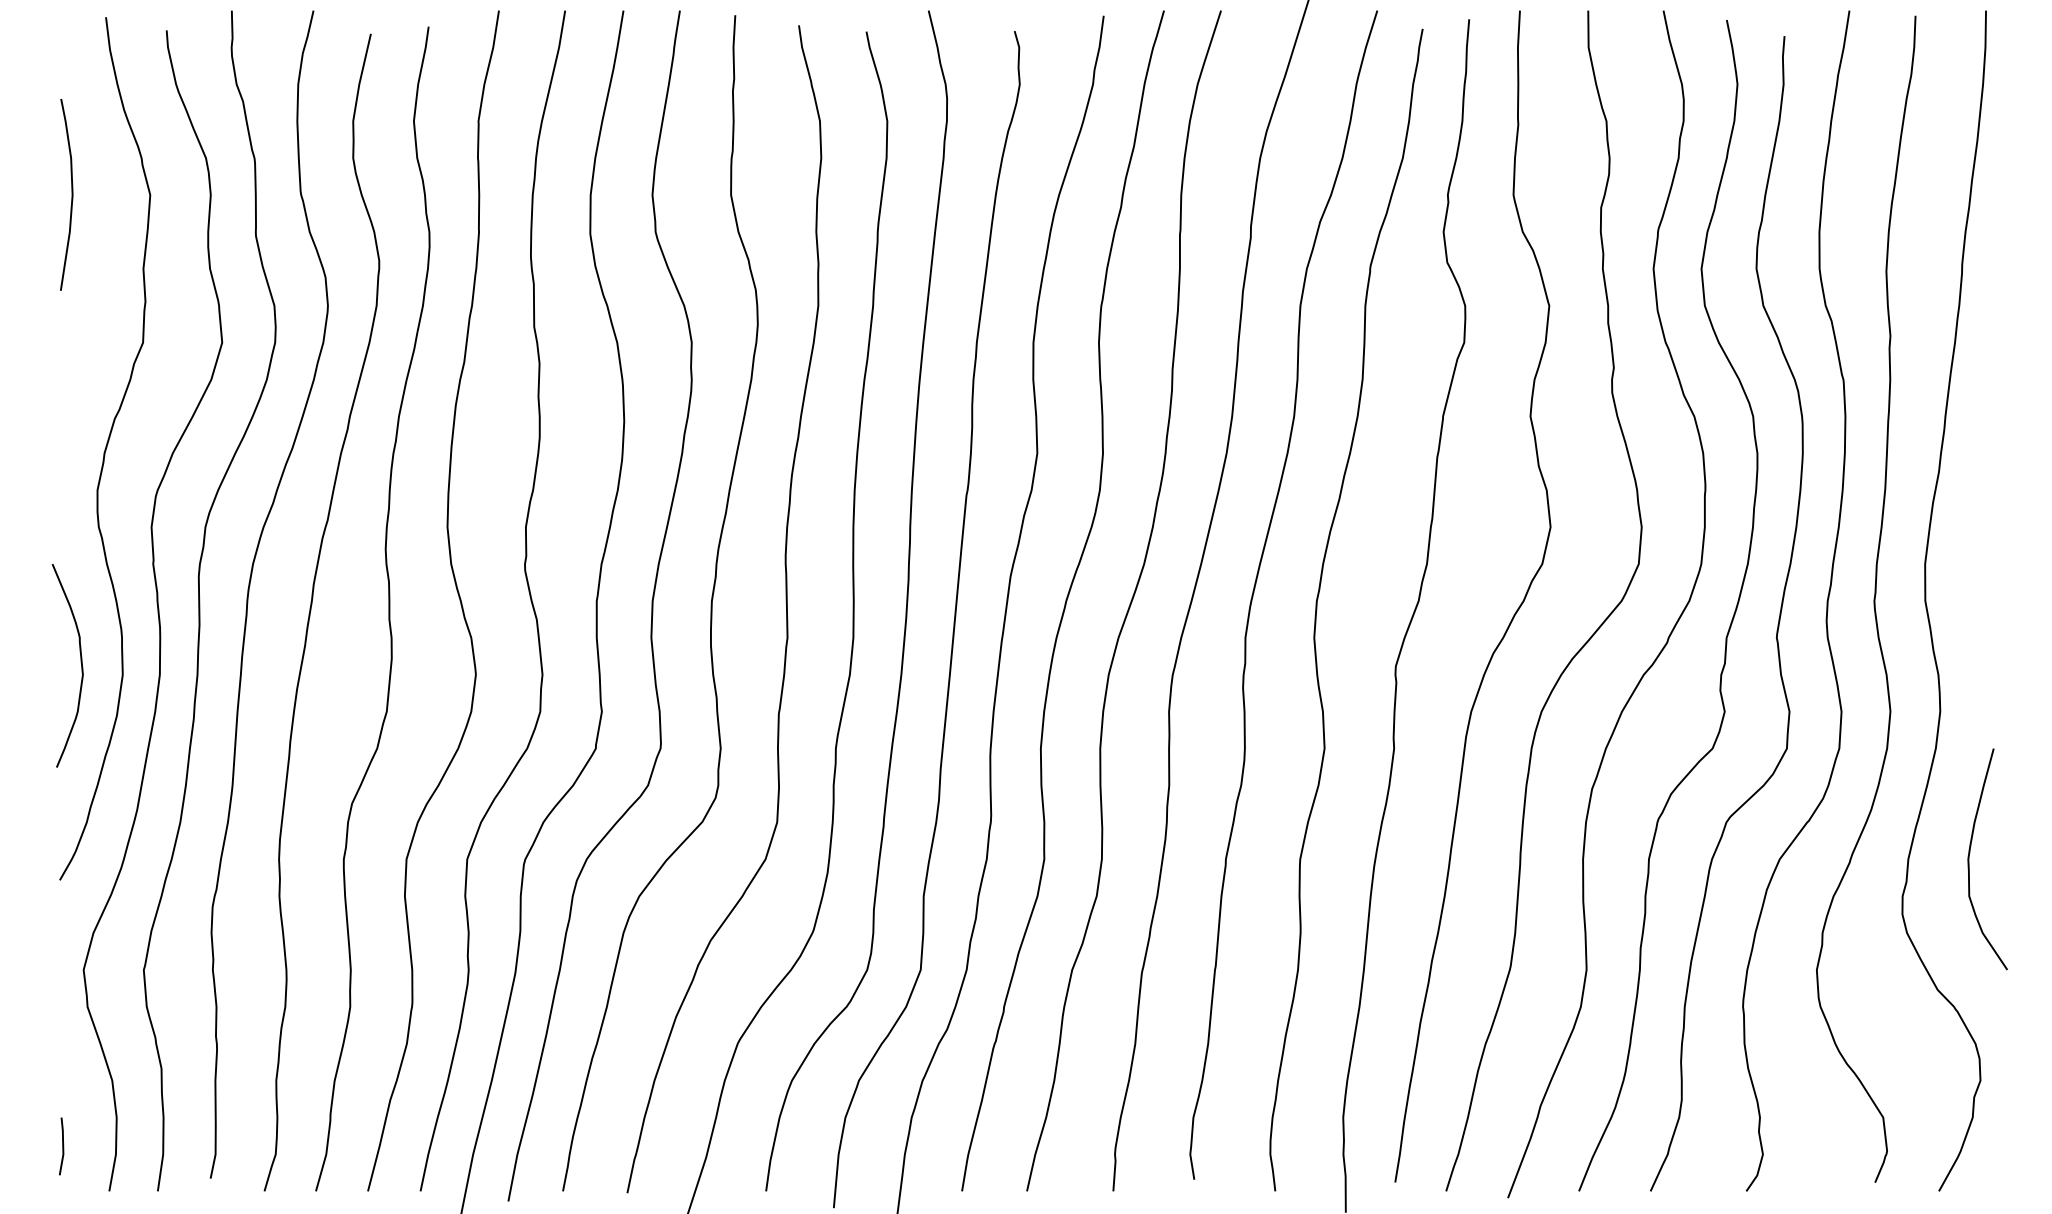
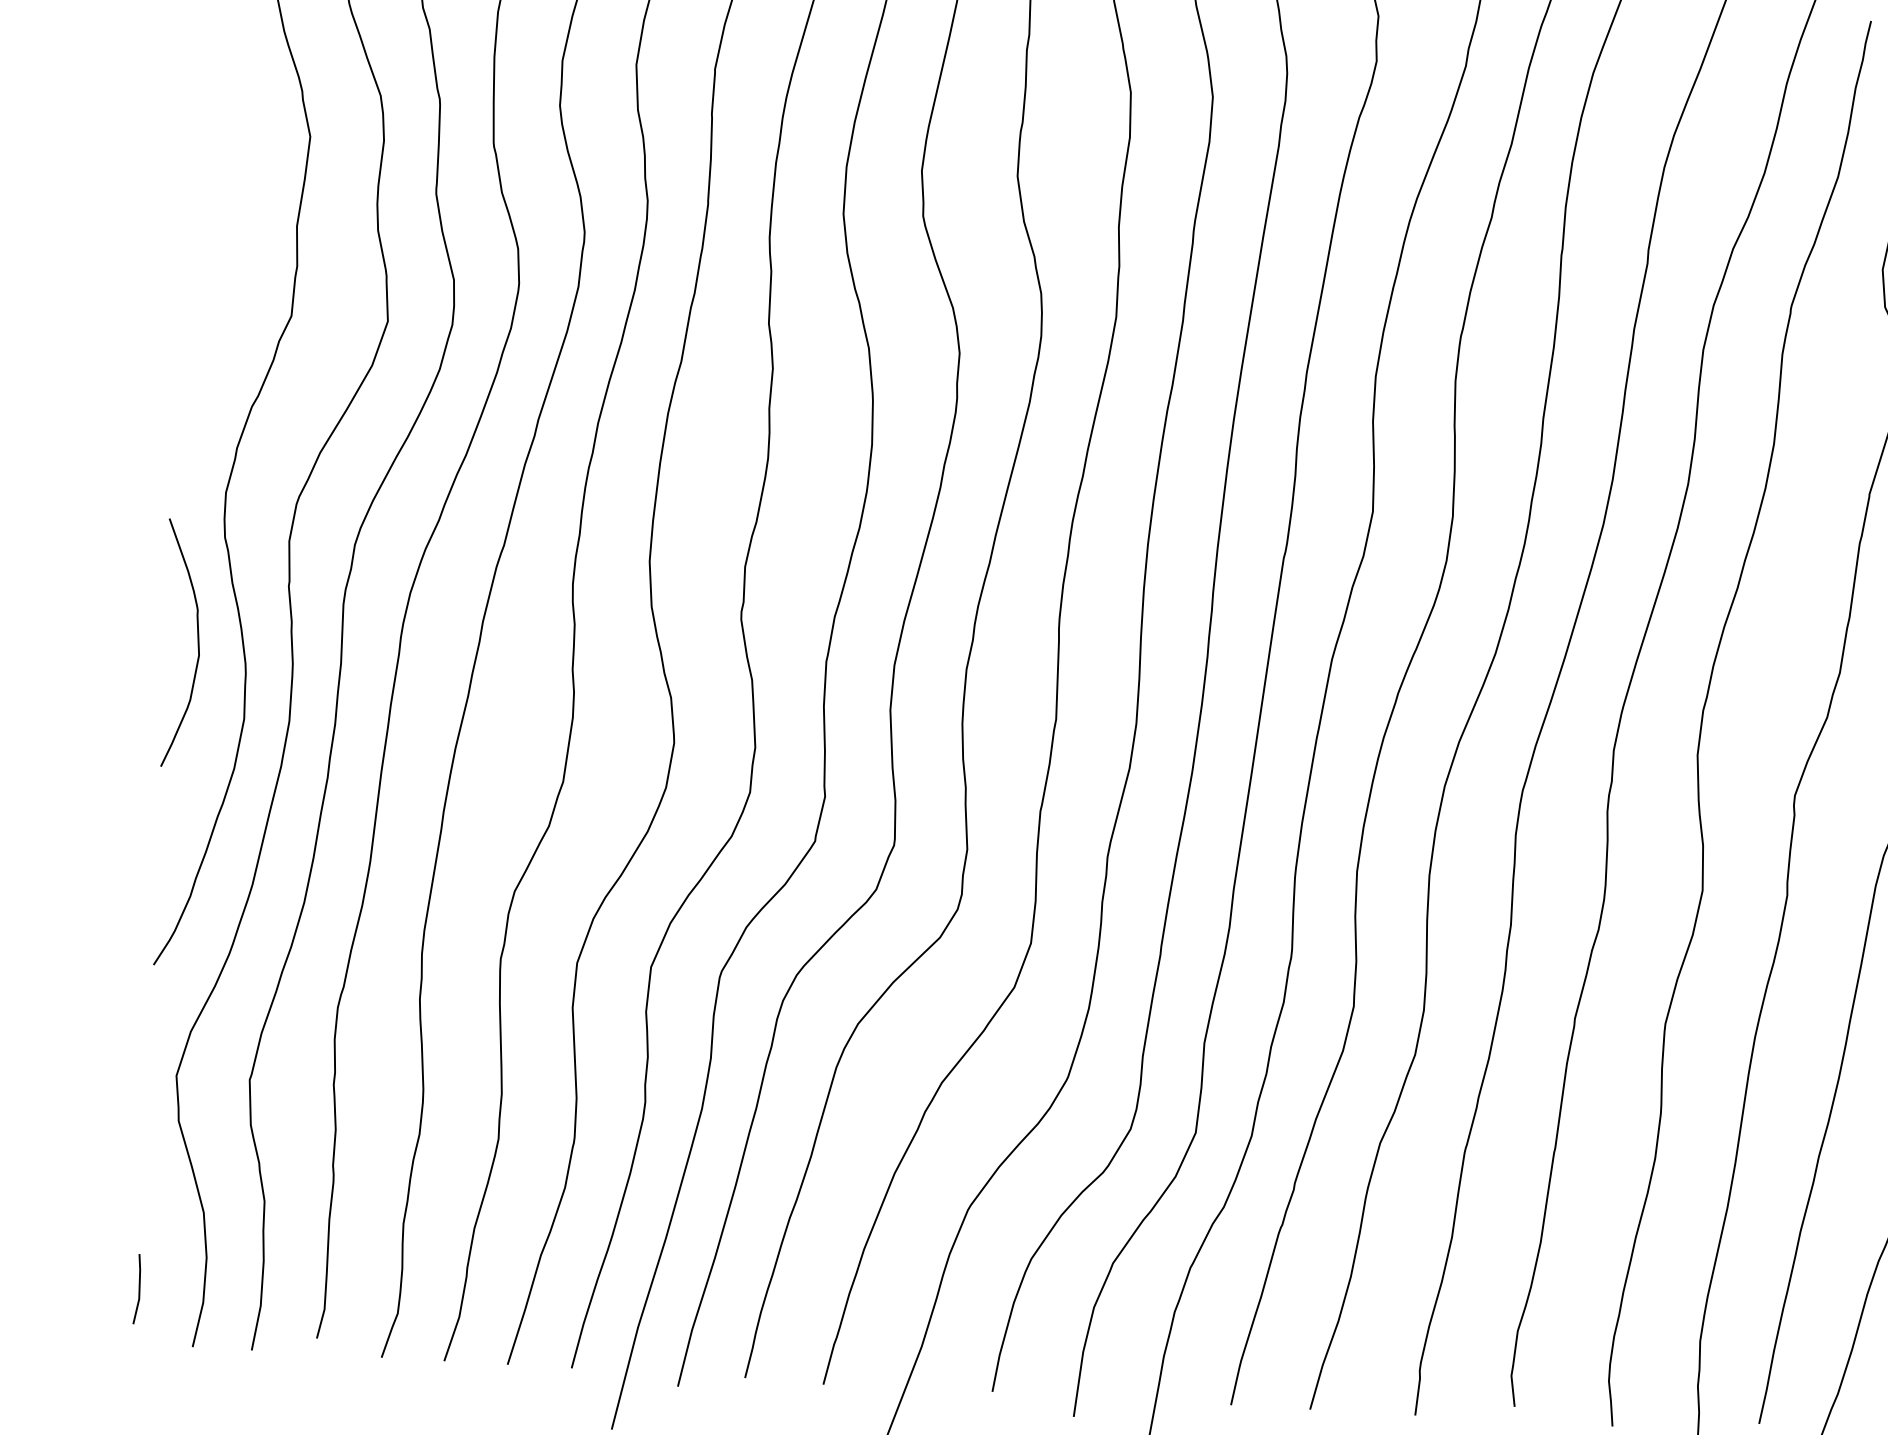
curve: (71, 194) -> (214, 130), removed
curve: (80, 662) -> (196, 640), moved

